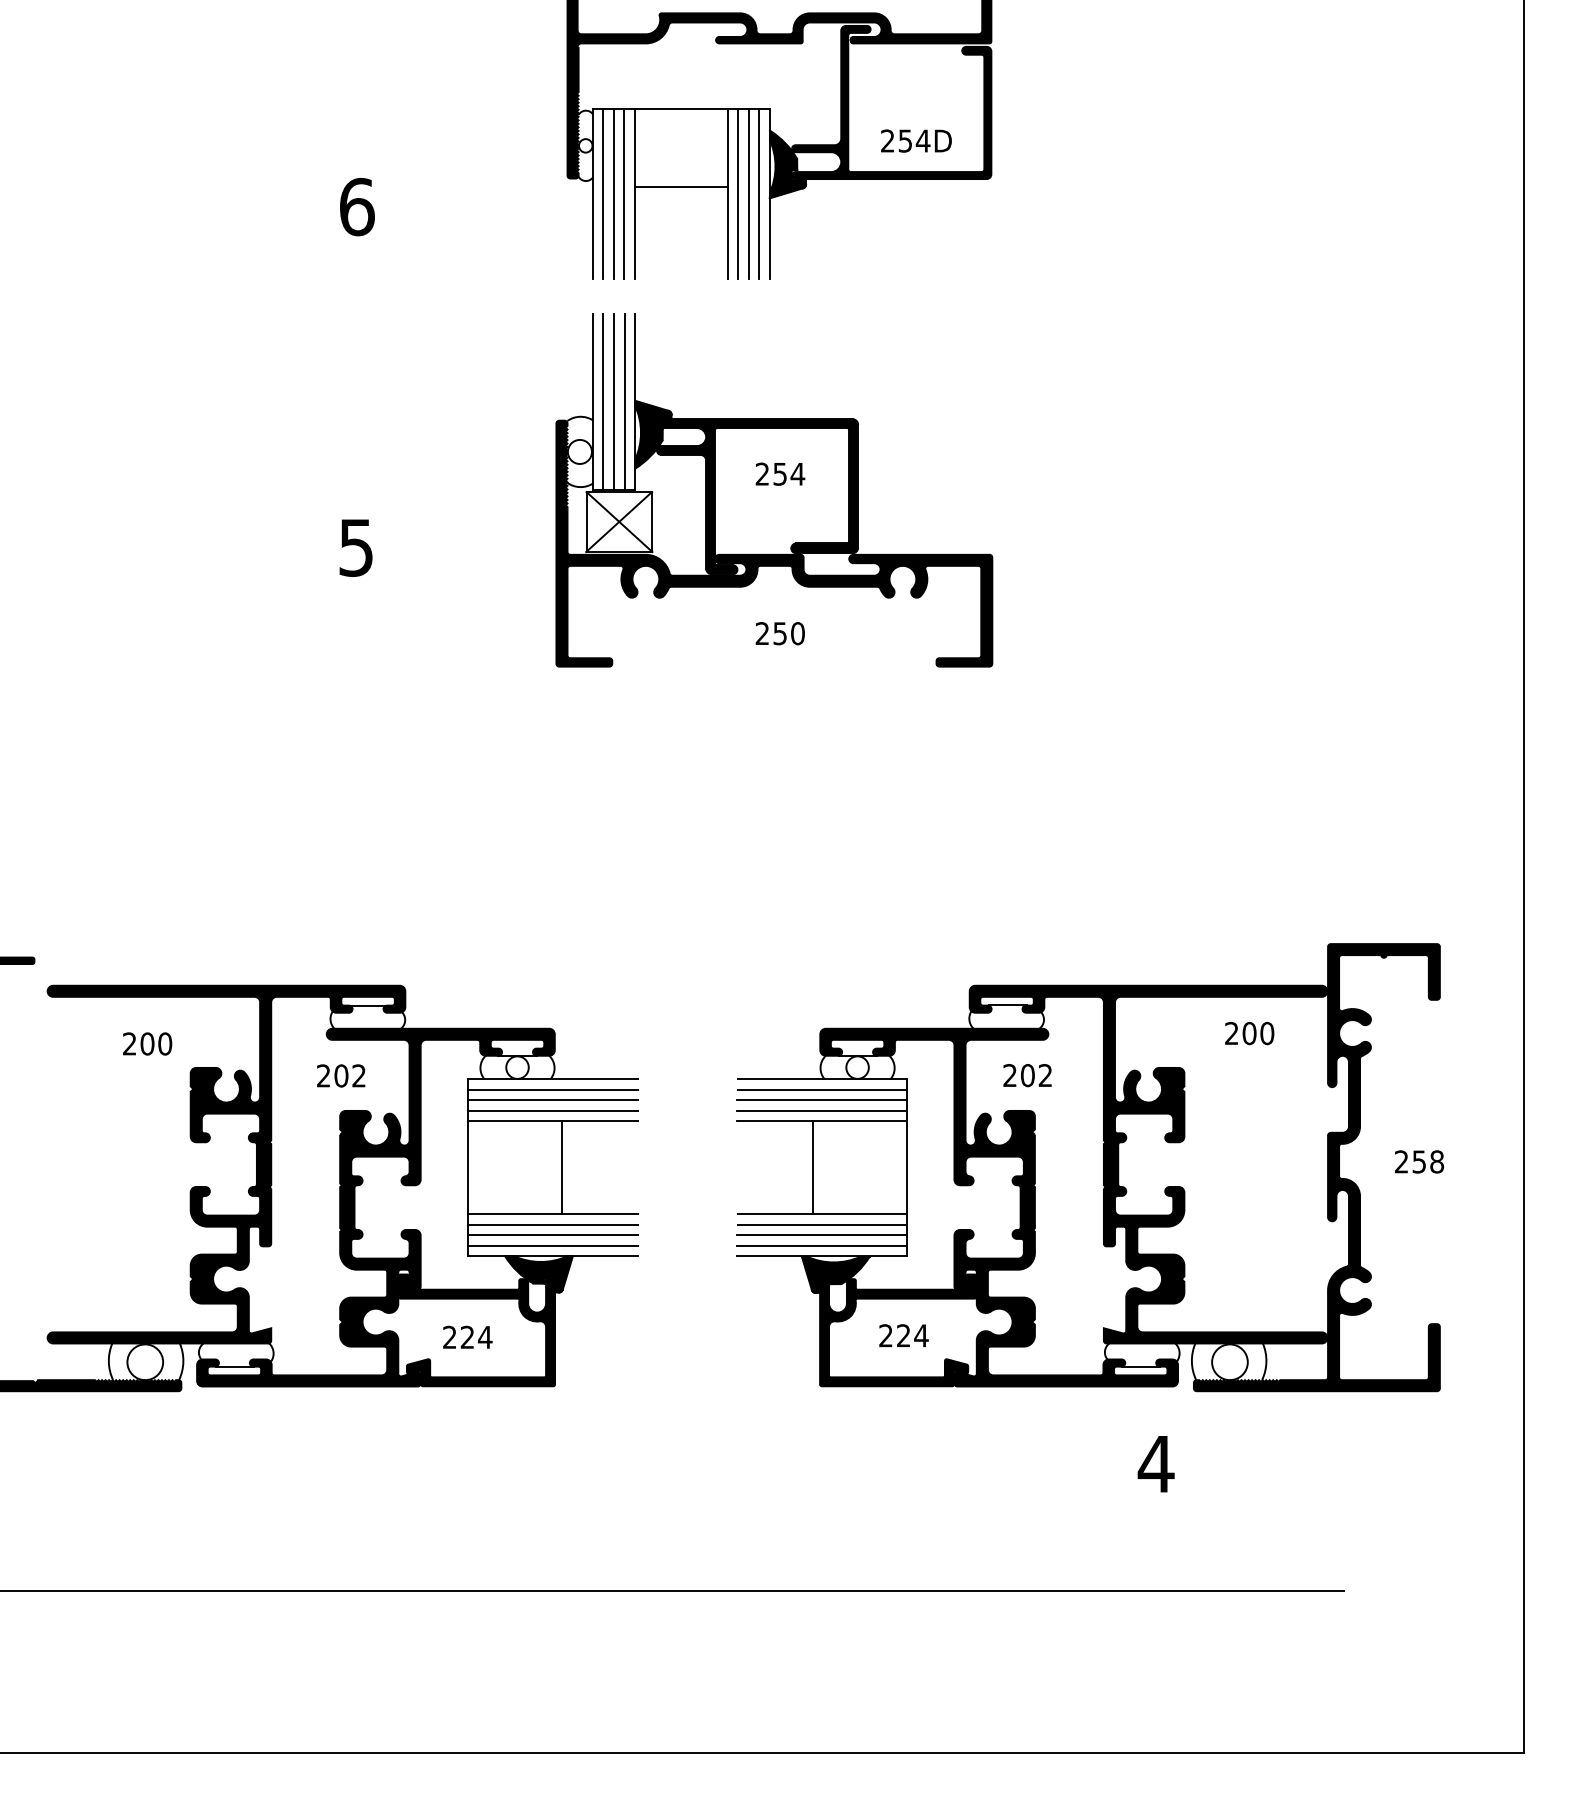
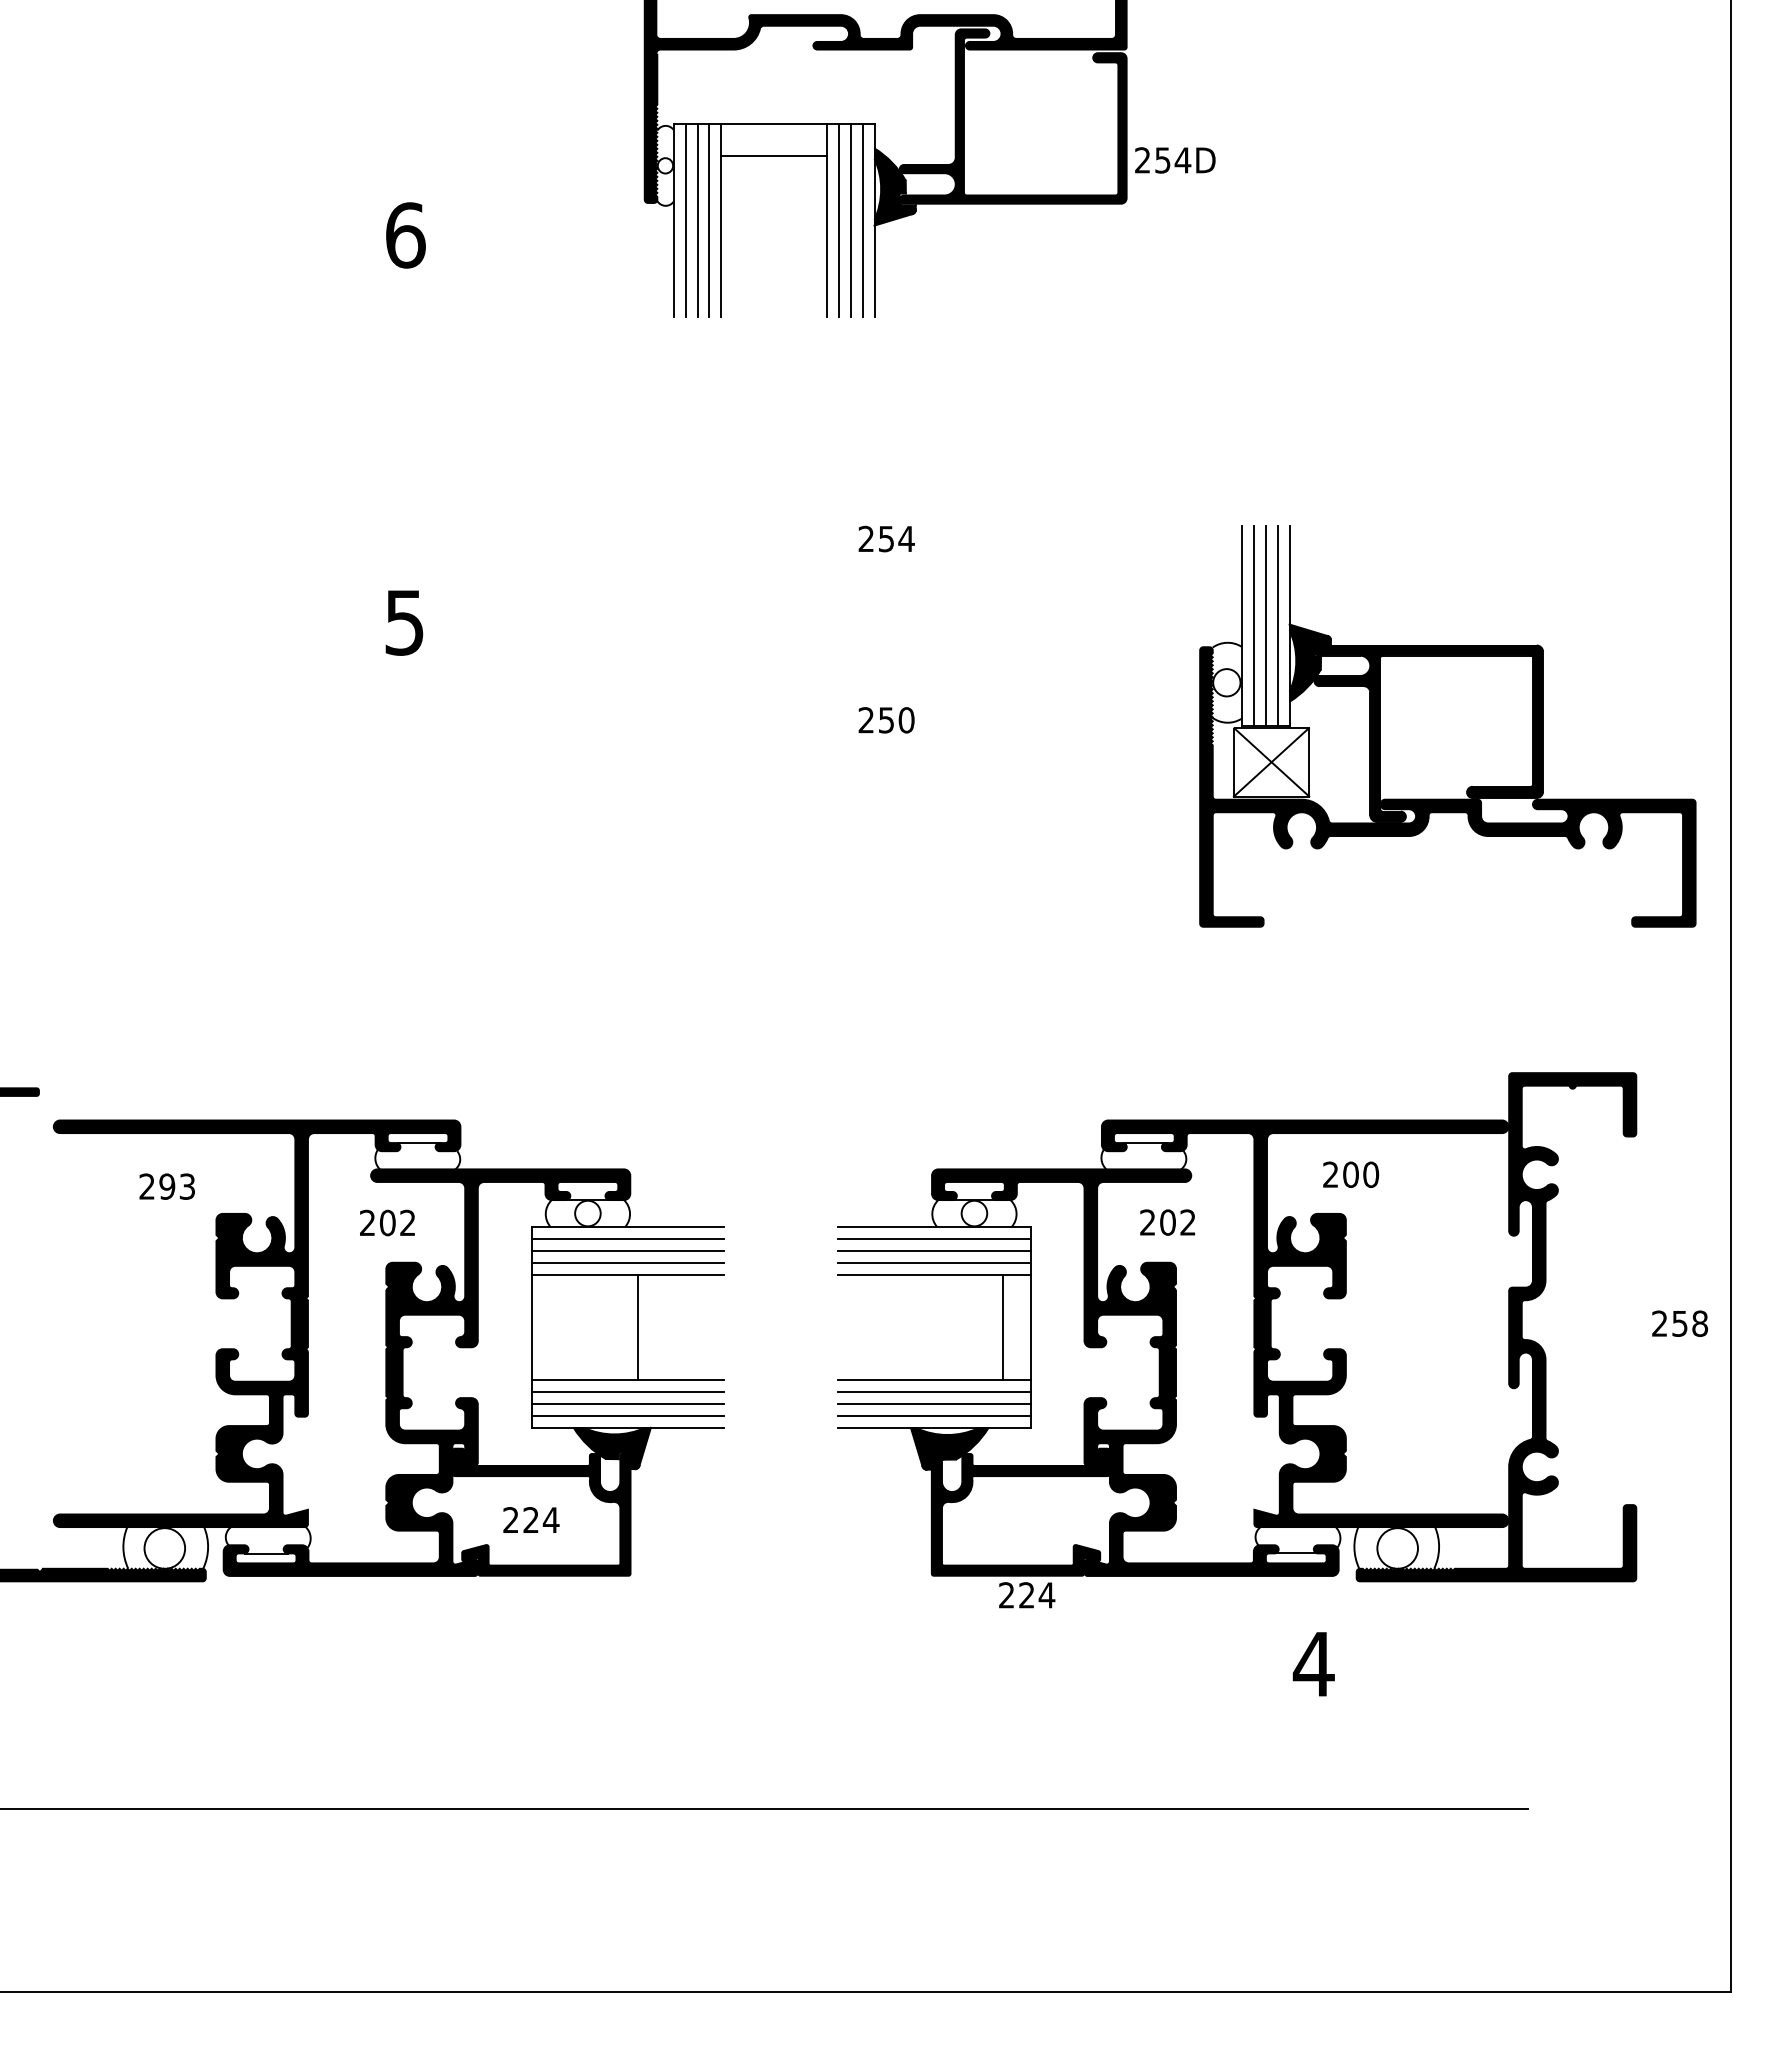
text: (916, 141) -> (1175, 160), moved
line: (680, 186) -> (773, 156), moved
part: (774, 490) -> (1447, 726), moved
text: (1250, 1033) -> (1351, 1174), moved
text: (156, 1043) -> (177, 1186), 200 -> 293
text: (1418, 1161) -> (1679, 1323), moved
line: (812, 1167) -> (1002, 1327), moved
text: (904, 1335) -> (1027, 1595), moved

